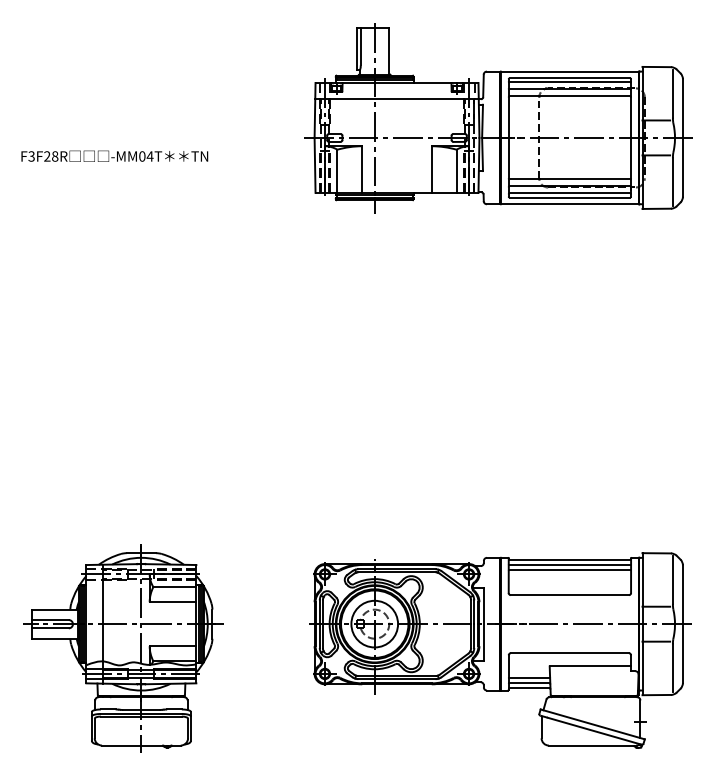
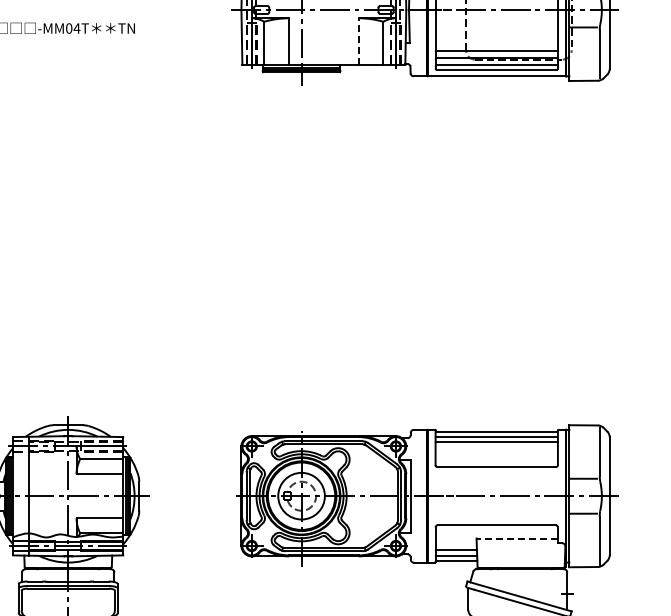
line: (431, 169) -> (358, 41), solid -> dashed
line: (590, 666) -> (517, 538), solid -> dashed

